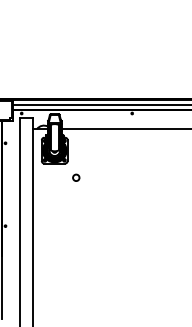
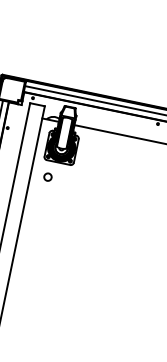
circle: (76, 177) -> (48, 176), moved

